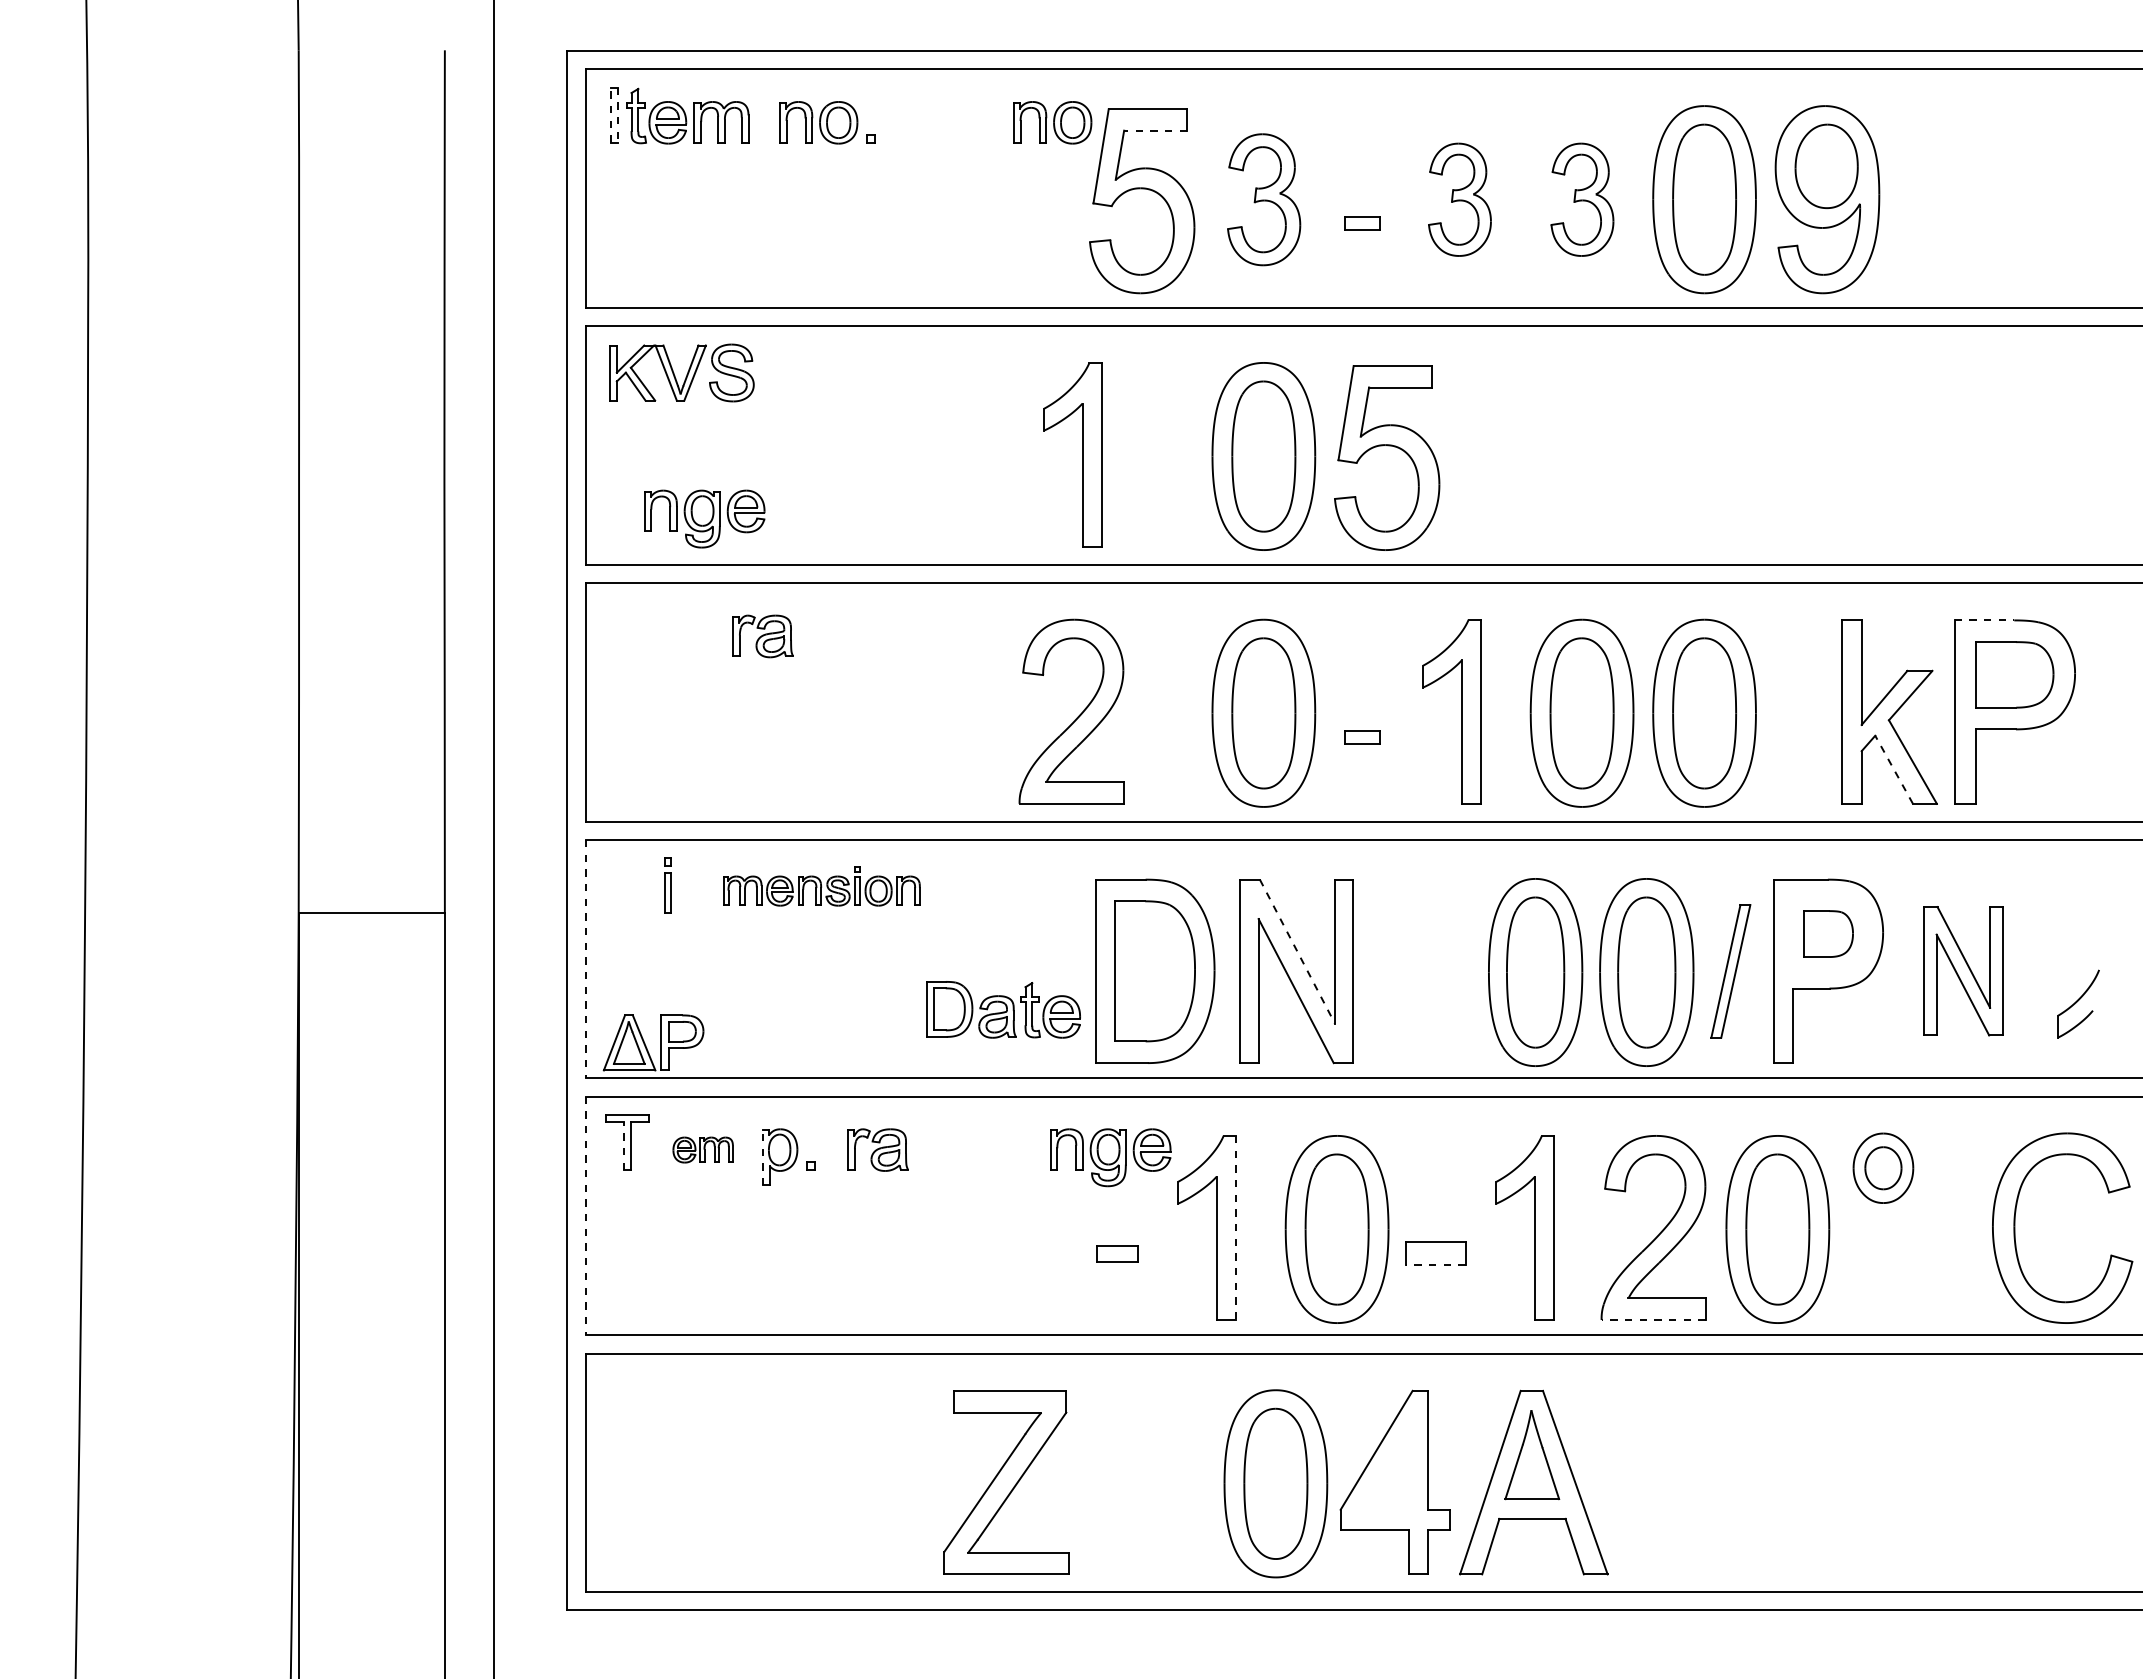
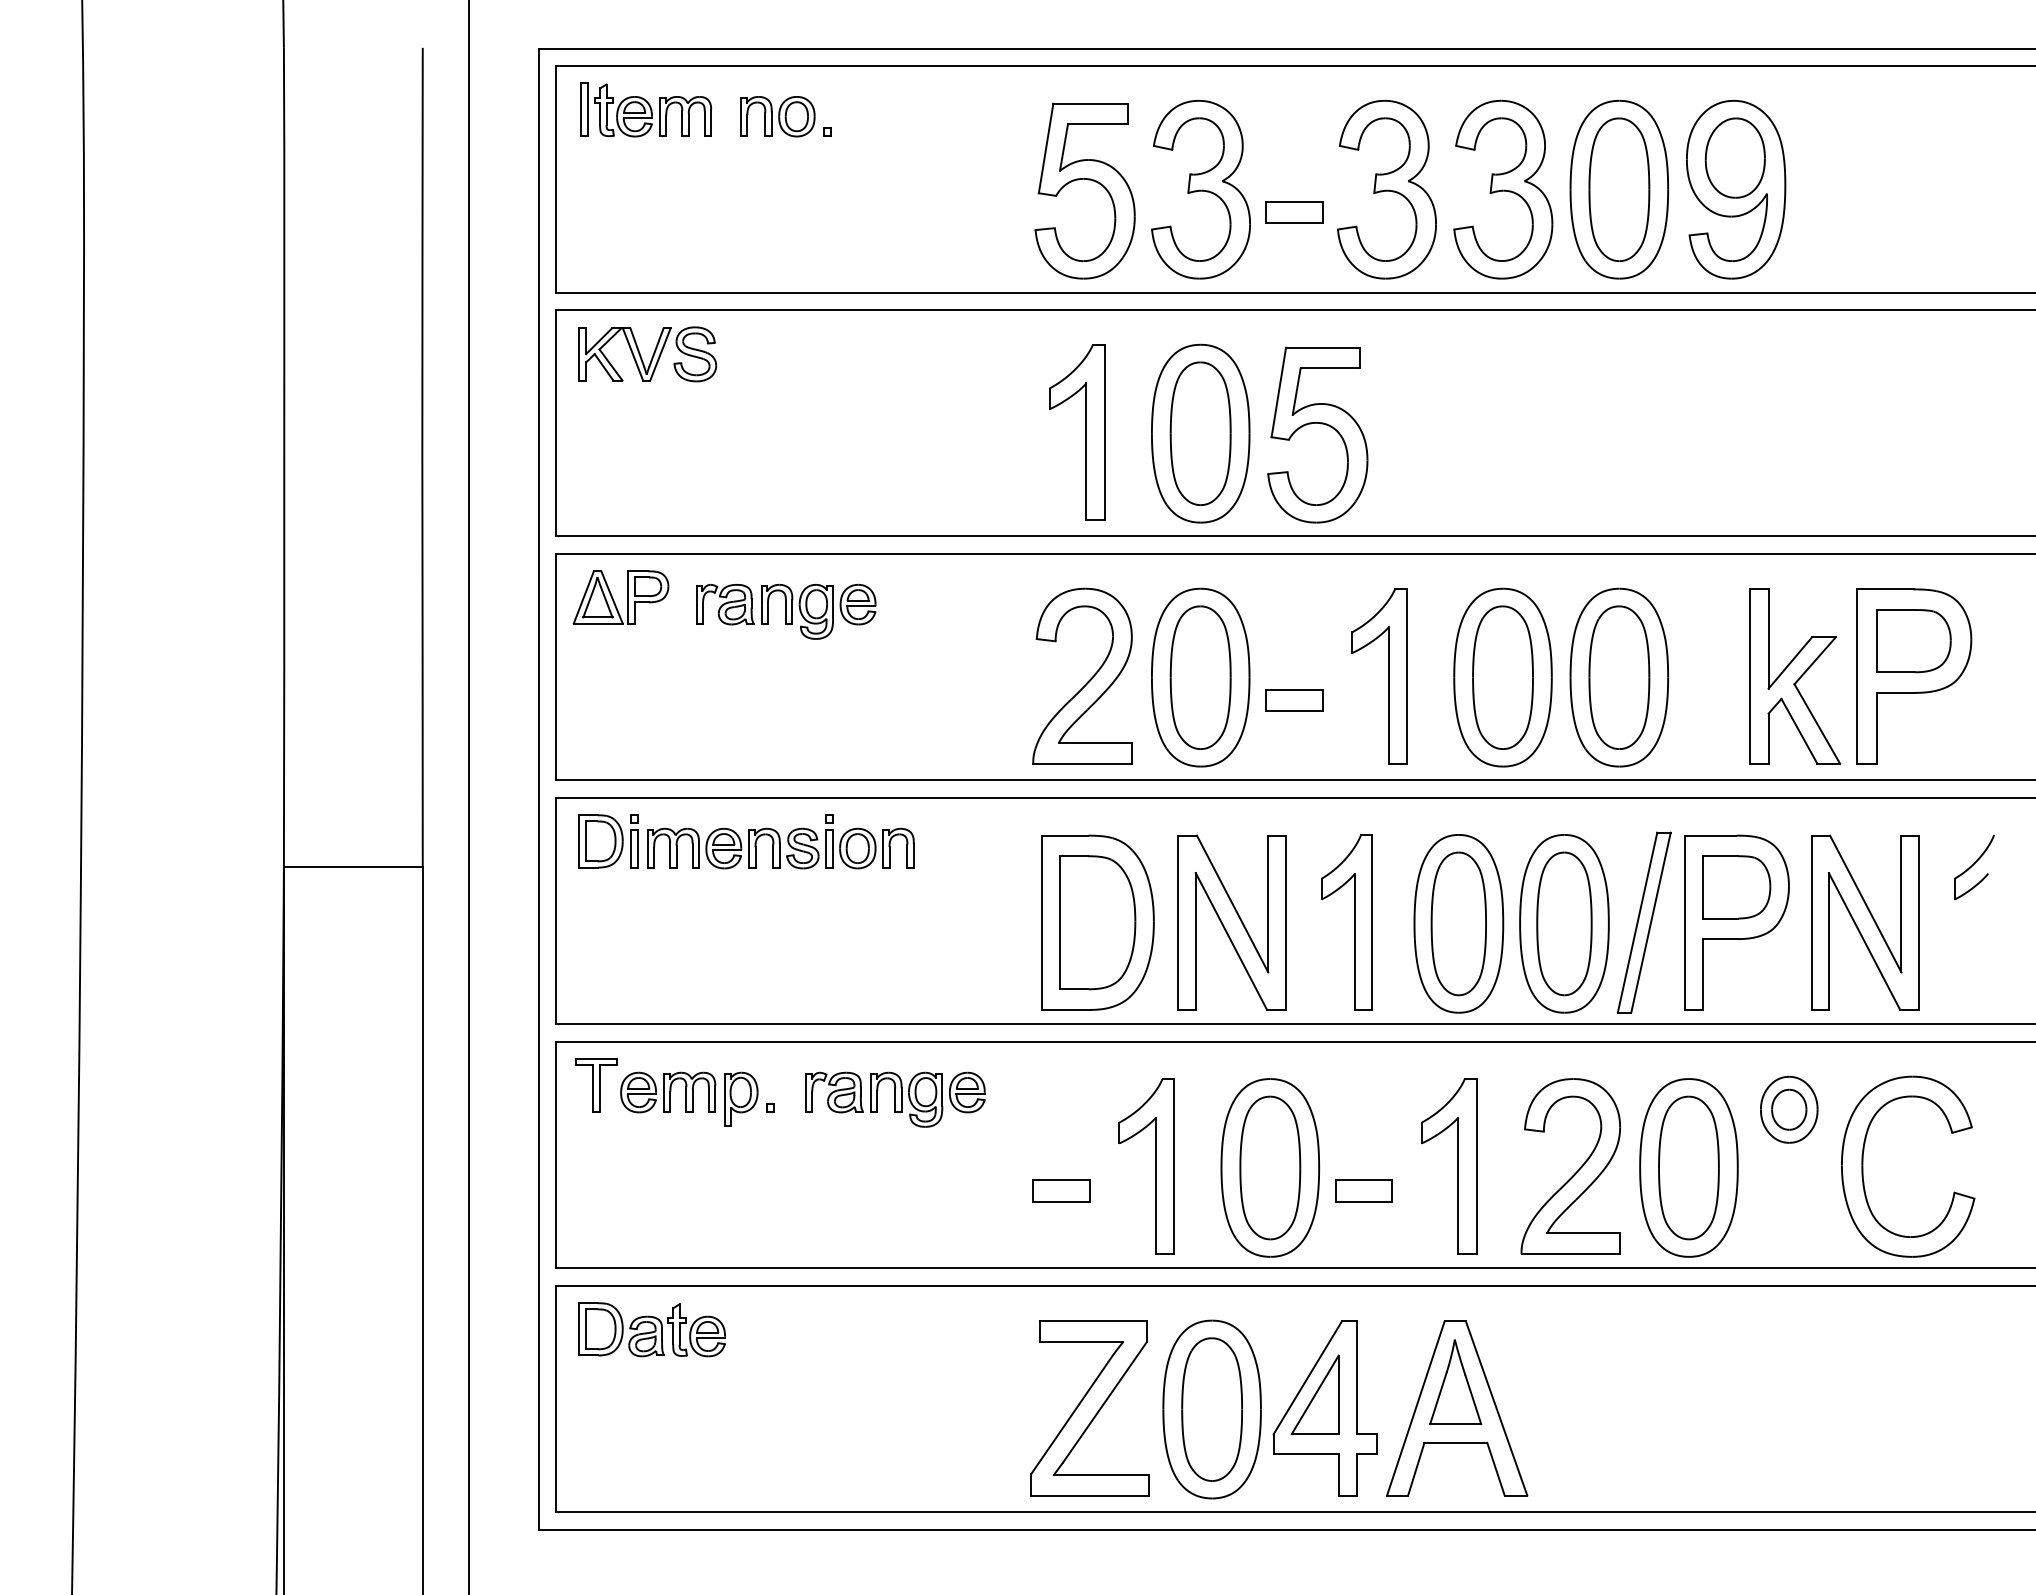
line: (611, 115) -> (581, 109), dashed -> solid
line: (618, 115) -> (587, 109), dashed -> solid
part: (1052, 122) -> (999, 116), removed
line: (1155, 130) -> (1097, 124), dashed -> solid
part: (1263, 199) -> (1200, 189), size x1.43
part: (1459, 199) -> (1386, 189), size x1.67
part: (1582, 199) -> (1503, 189), size x1.67
part: (1362, 223) -> (1294, 212), size x1.67
part: (1082, 454) -> (1086, 431), moved
part: (704, 518) -> (818, 611), moved
line: (1984, 620) -> (1885, 589), dashed -> solid
part: (1077, 716) -> (1088, 680), moved
part: (1362, 737) -> (1294, 700), size x1.67
line: (1894, 769) -> (1799, 731), dashed -> solid
part: (632, 885) -> (600, 841), added
part: (821, 885) -> (780, 841), size x1.43
part: (1828, 933) -> (1737, 886), size x1.43
line: (1297, 952) -> (1232, 904), dashed -> solid
line: (585, 959) -> (556, 911), dashed -> solid
part: (1425, 970) -> (1354, 921), added
part: (1963, 970) -> (1865, 921), size x1.43
part: (1730, 971) -> (1643, 922), size x1.43
part: (2078, 1003) -> (1974, 866), moved
part: (1003, 1009) -> (652, 1329), moved
part: (660, 1042) -> (627, 597), moved
line: (623, 1145) -> (592, 1088), dashed -> solid
part: (702, 1149) -> (667, 1091), size x1.67
line: (762, 1157) -> (724, 1099), dashed -> solid
part: (1110, 1157) -> (927, 1099), moved
line: (585, 1216) -> (556, 1155), dashed -> solid
part: (2015, 1227) -> (1863, 1166), moved
line: (1236, 1228) -> (1174, 1167), dashed -> solid
part: (1117, 1253) -> (1061, 1190), size x1.43
line: (1435, 1264) -> (1363, 1201), dashed -> solid
line: (1653, 1320) -> (1570, 1254), dashed -> solid
part: (1383, 1468) -> (1314, 1394), added
part: (1006, 1482) -> (1090, 1408), moved

